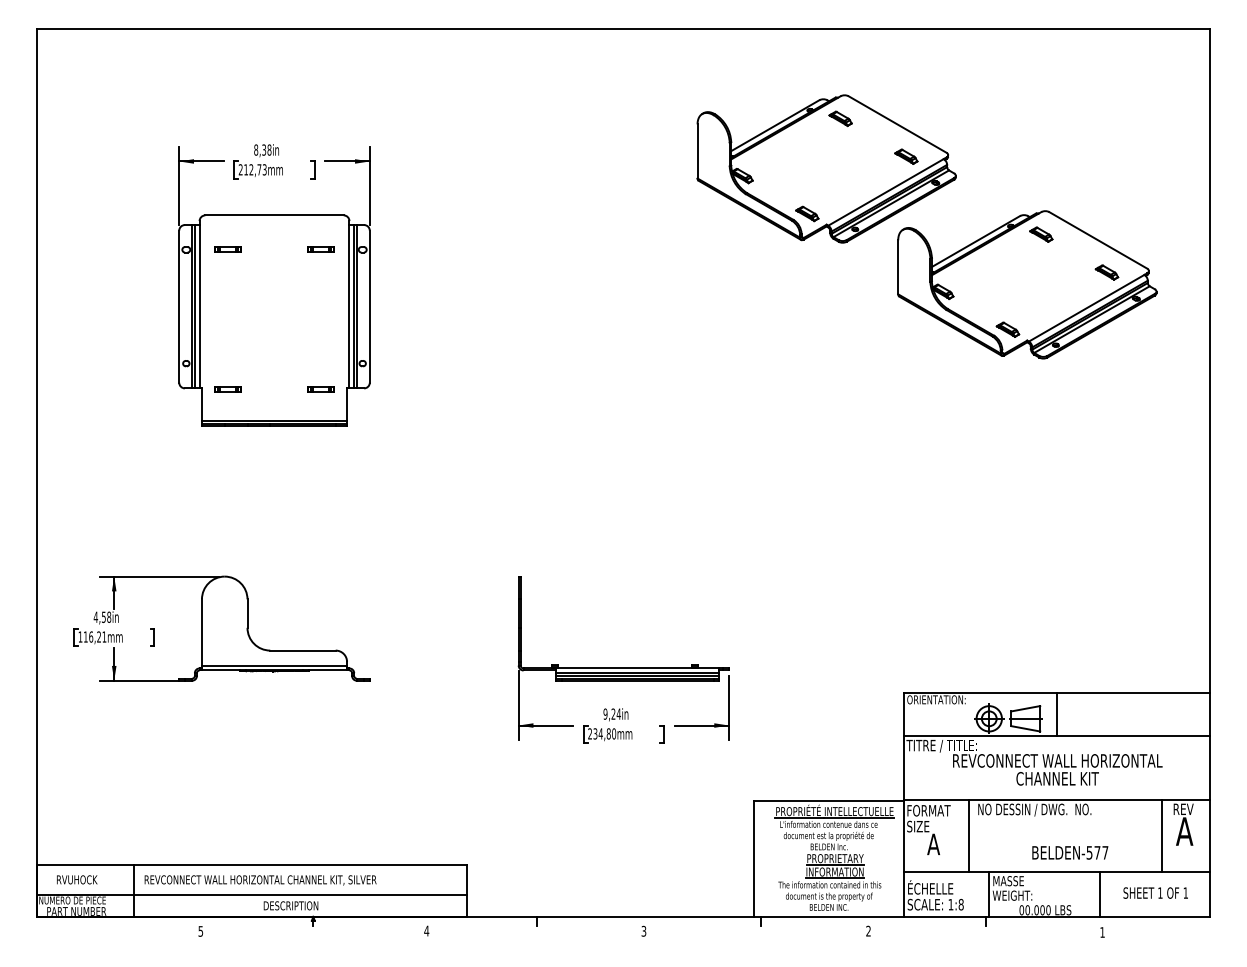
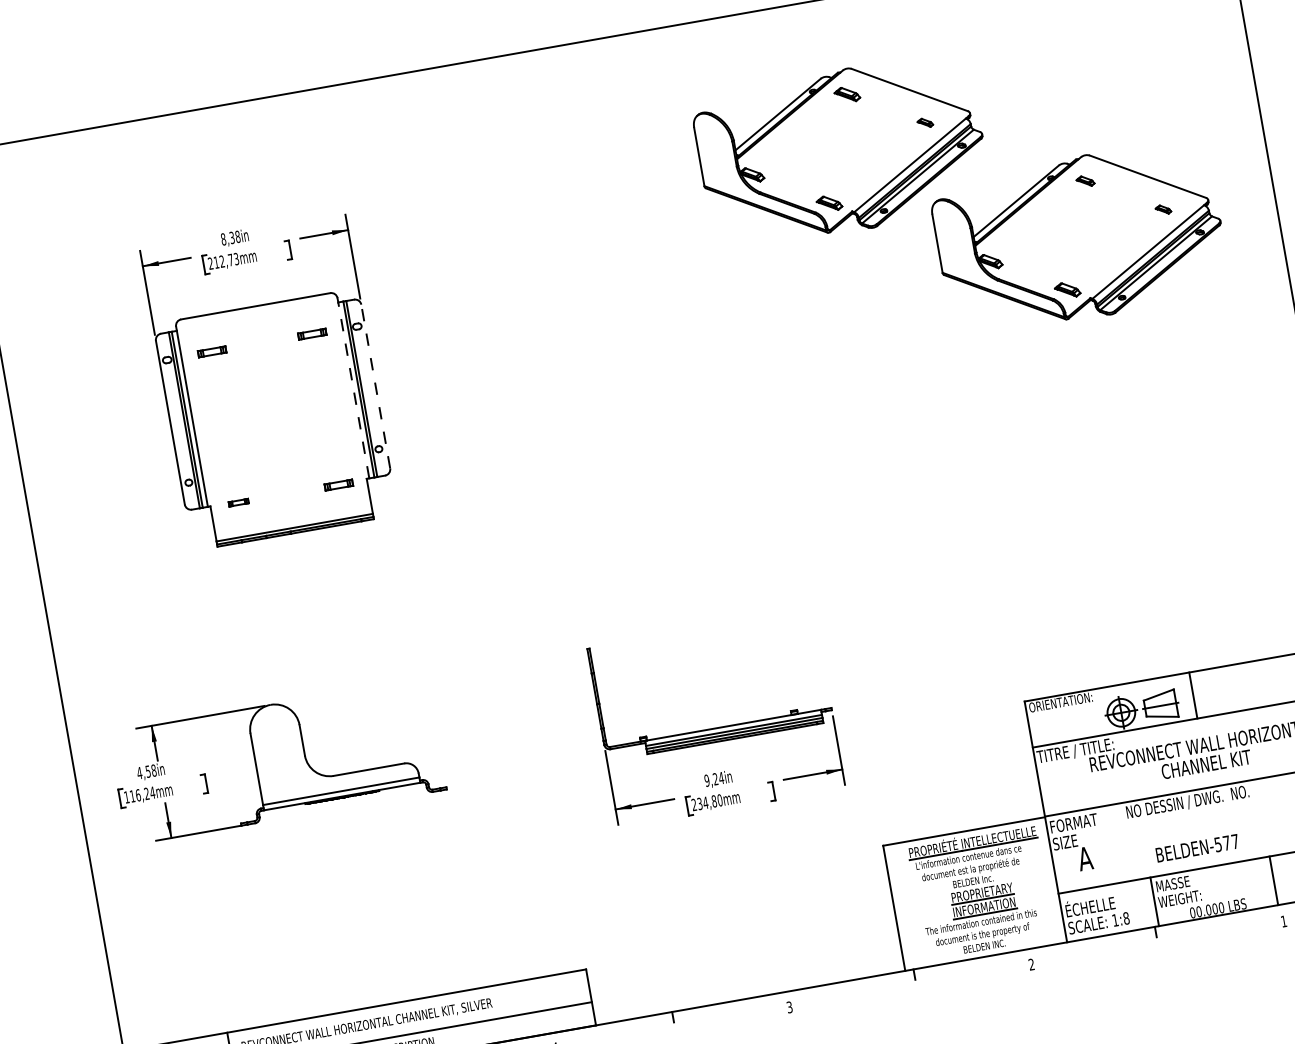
part: (906, 156) -> (925, 122), size x0.6
part: (1041, 234) -> (1085, 181), size x0.7
part: (1106, 272) -> (1162, 209), size x0.6
line: (349, 306) -> (353, 390), solid -> dashed
line: (369, 306) -> (375, 386), solid -> dashed
part: (227, 389) -> (238, 502), size x0.7
text: (104, 636) -> (152, 792), 116,21mm -> 116,24mm
line: (968, 835) -> (1121, 842), removed
text: (1070, 852) -> (1197, 847), moved

